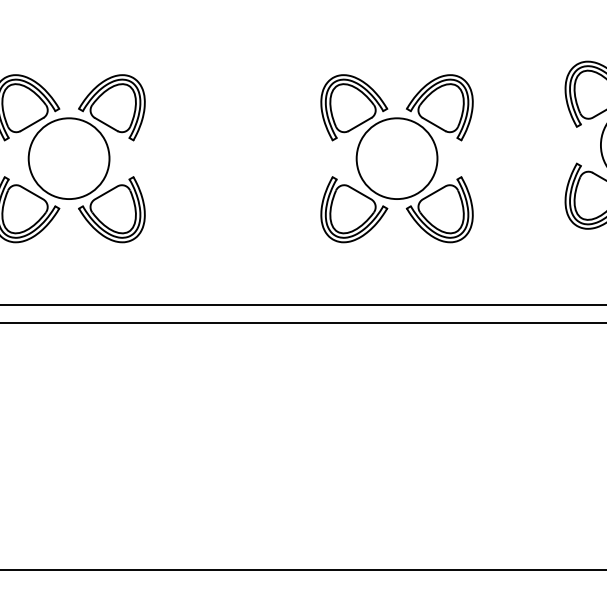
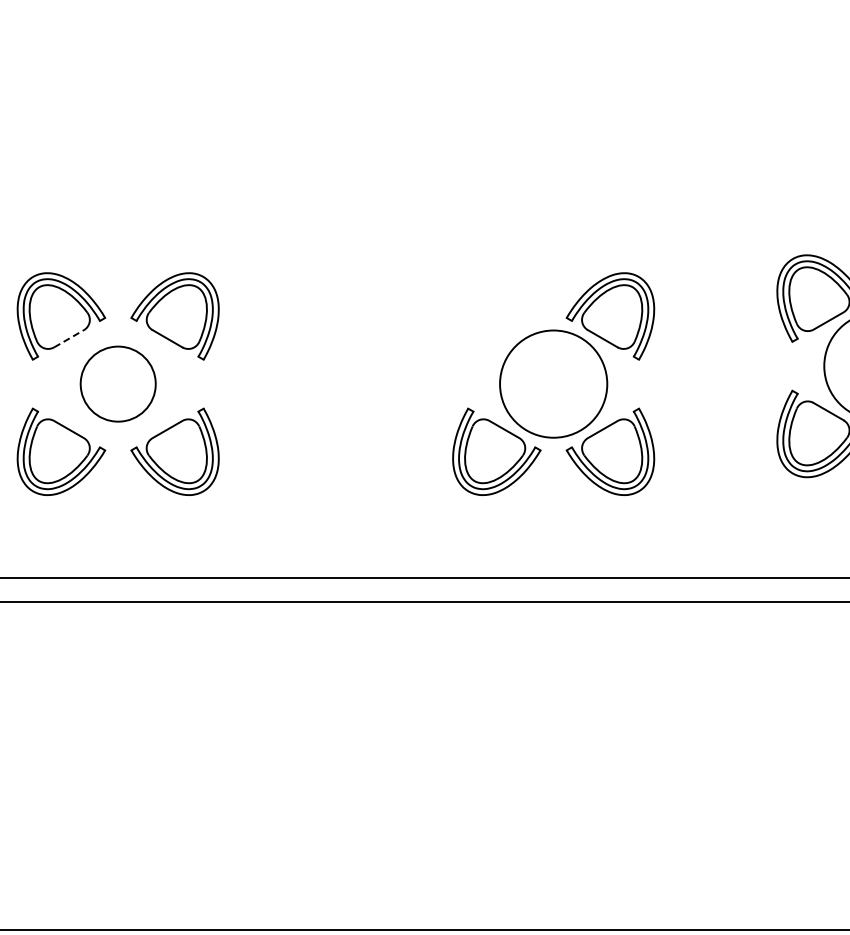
part: (354, 107) -> (496, 316), removed
line: (32, 124) -> (69, 338), solid -> dashed
circle: (68, 158) -> (117, 383), size x0.7

